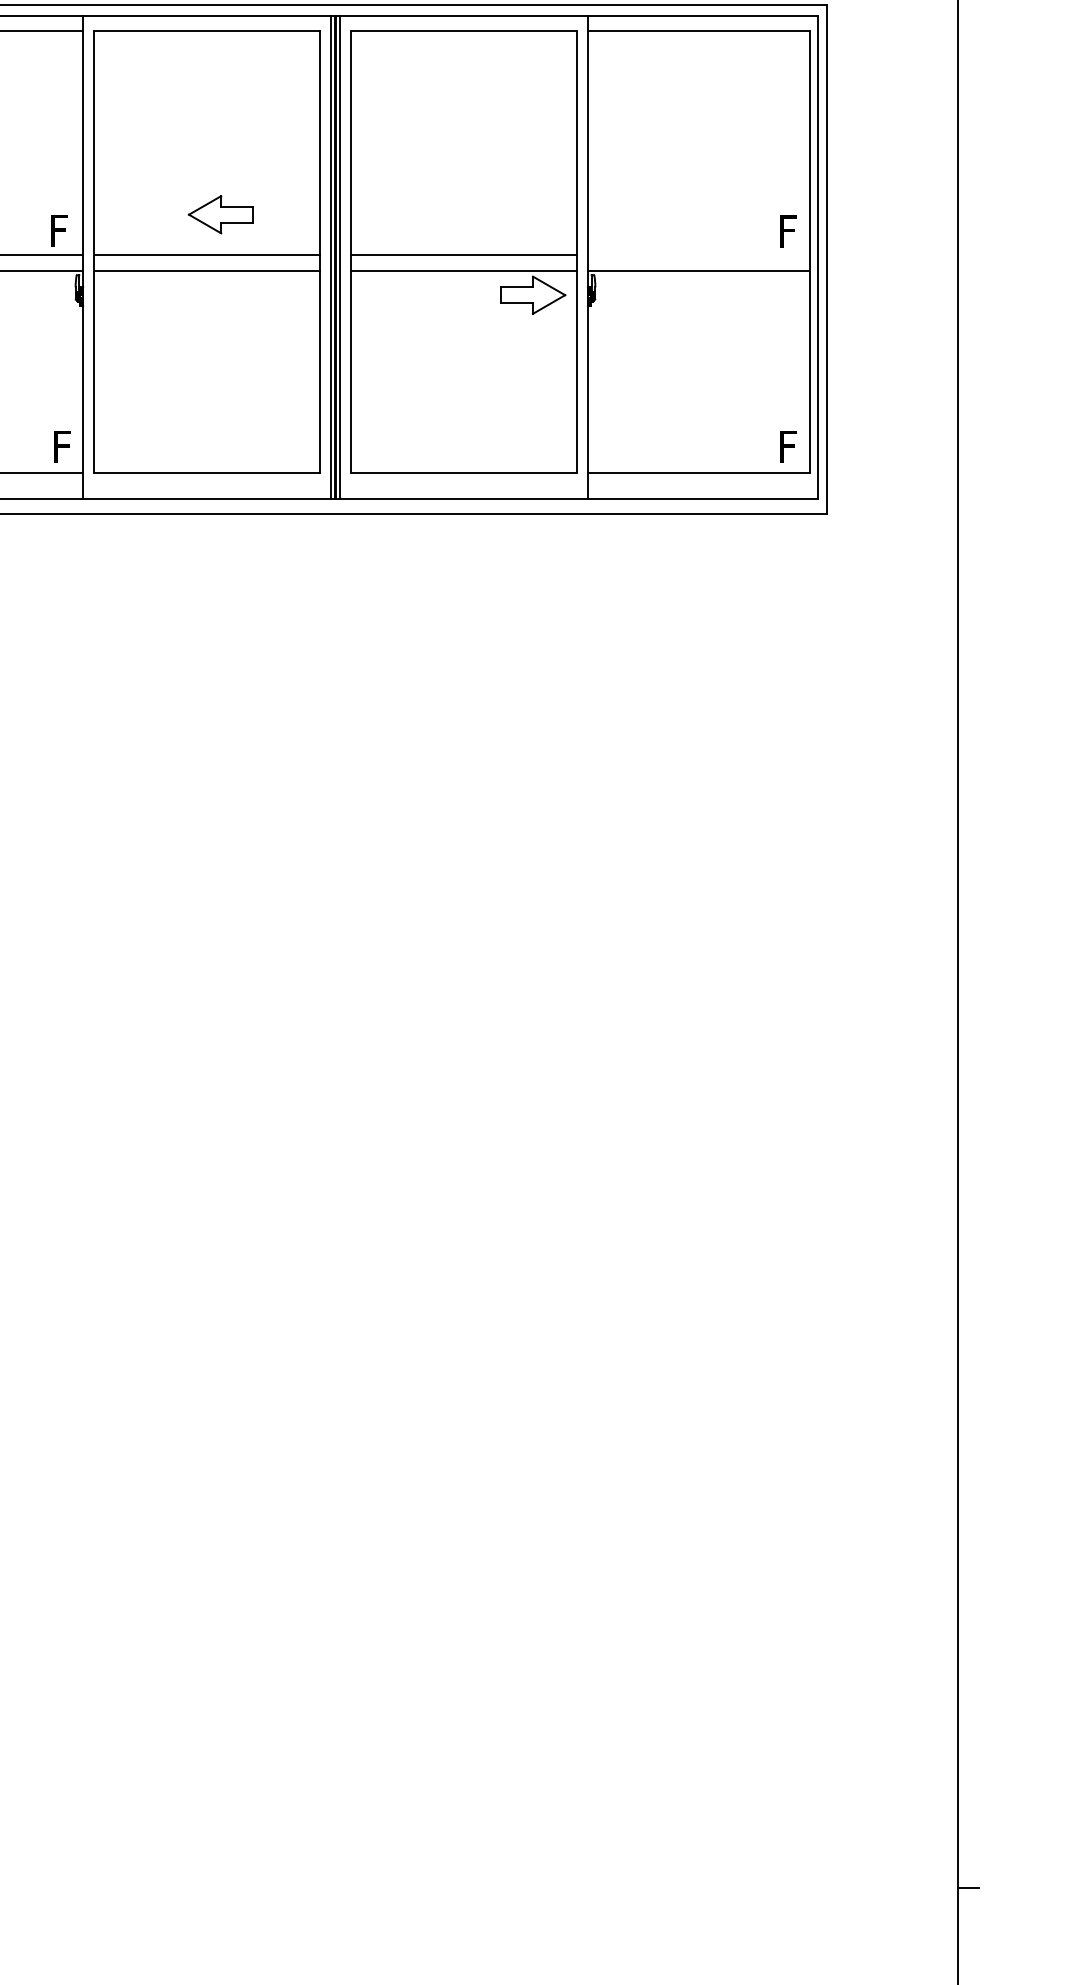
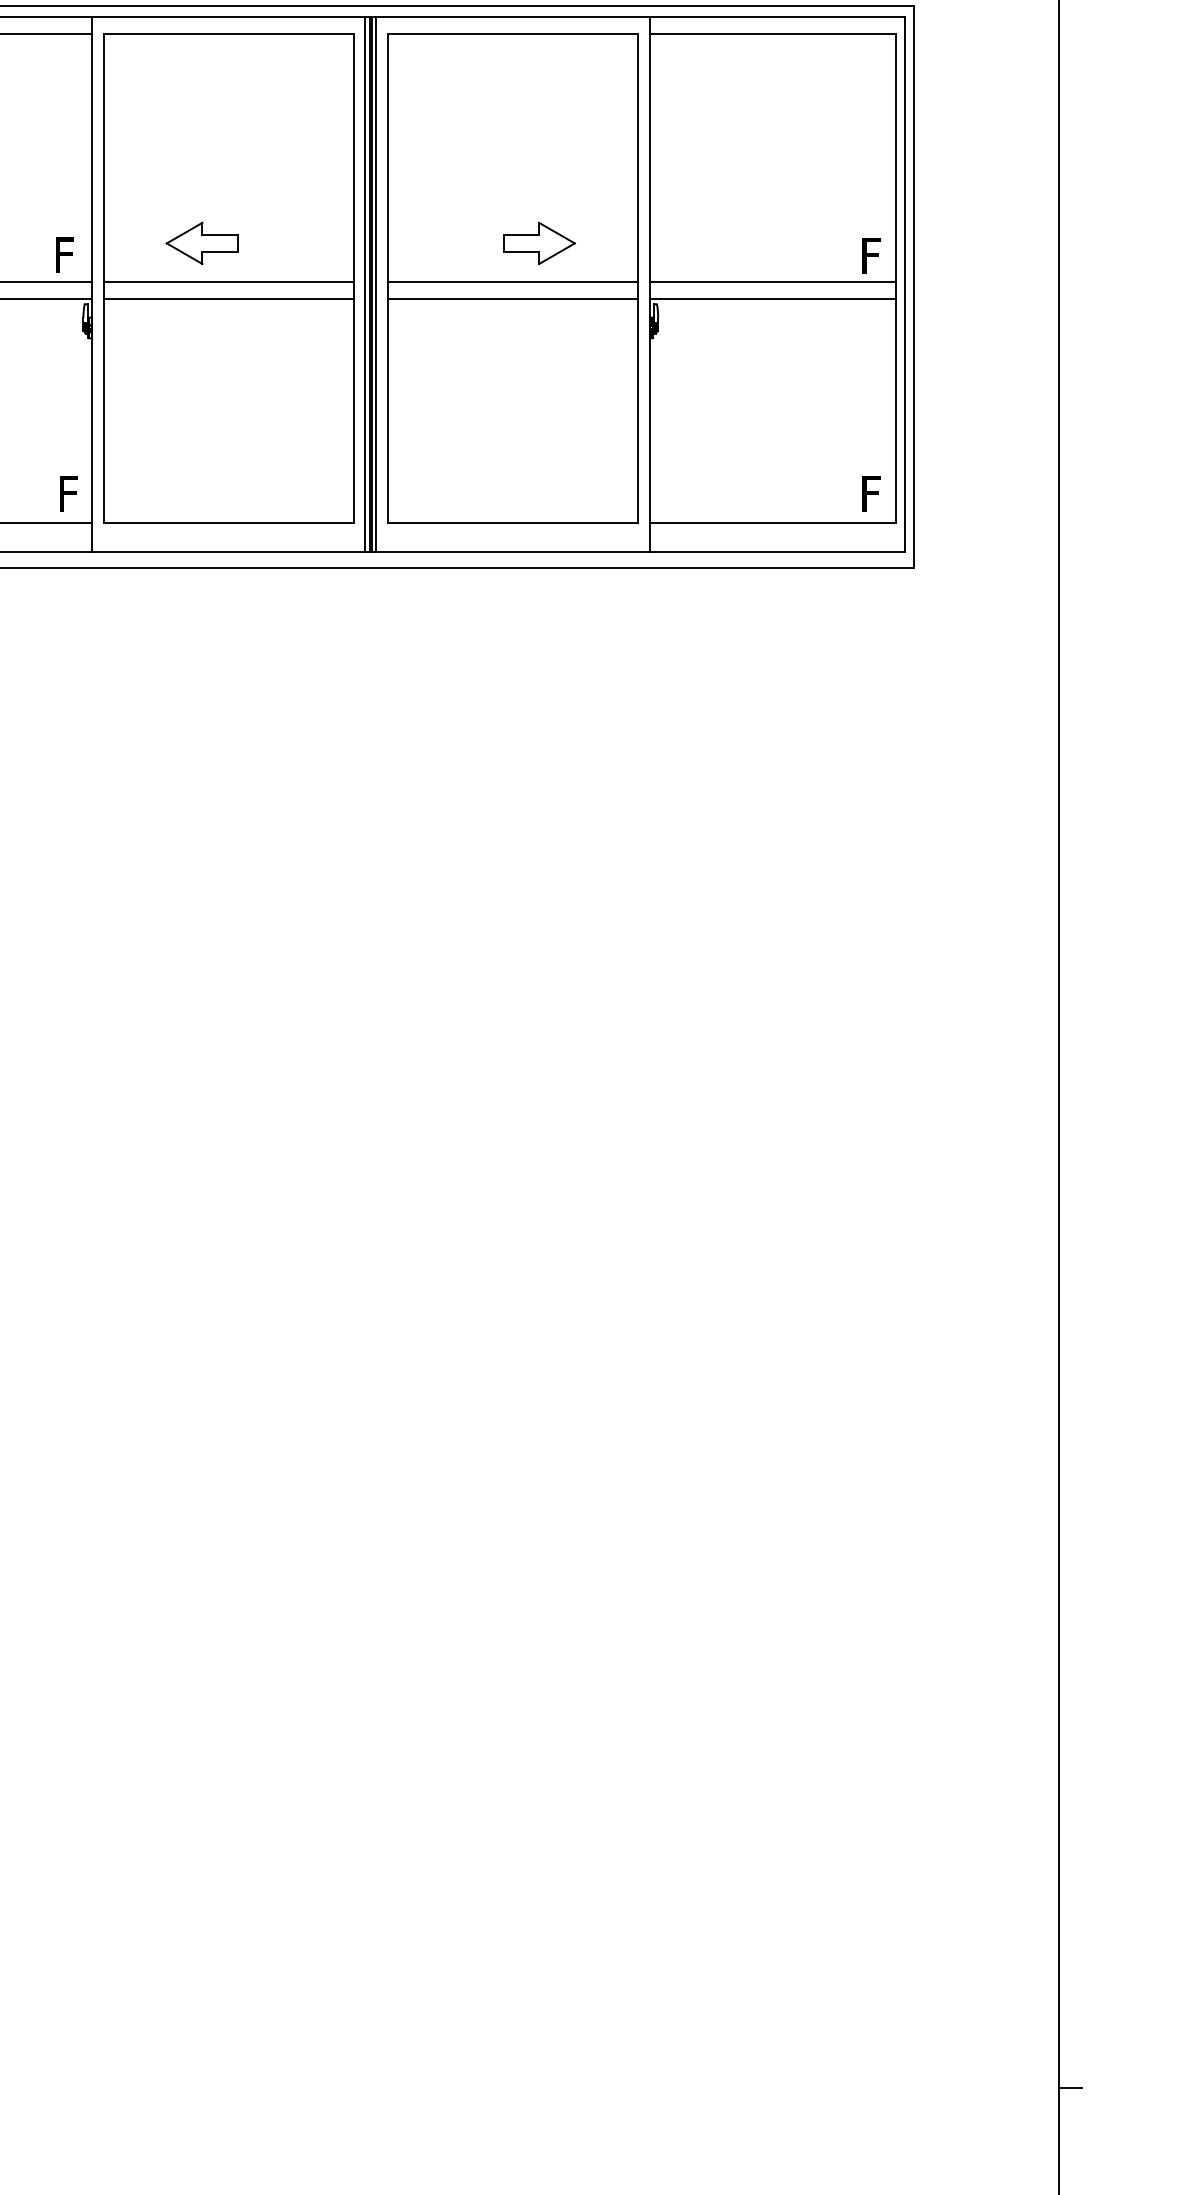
part: (220, 213) -> (201, 242), moved
line: (698, 254) -> (772, 281), added
part: (533, 295) -> (539, 243), moved

